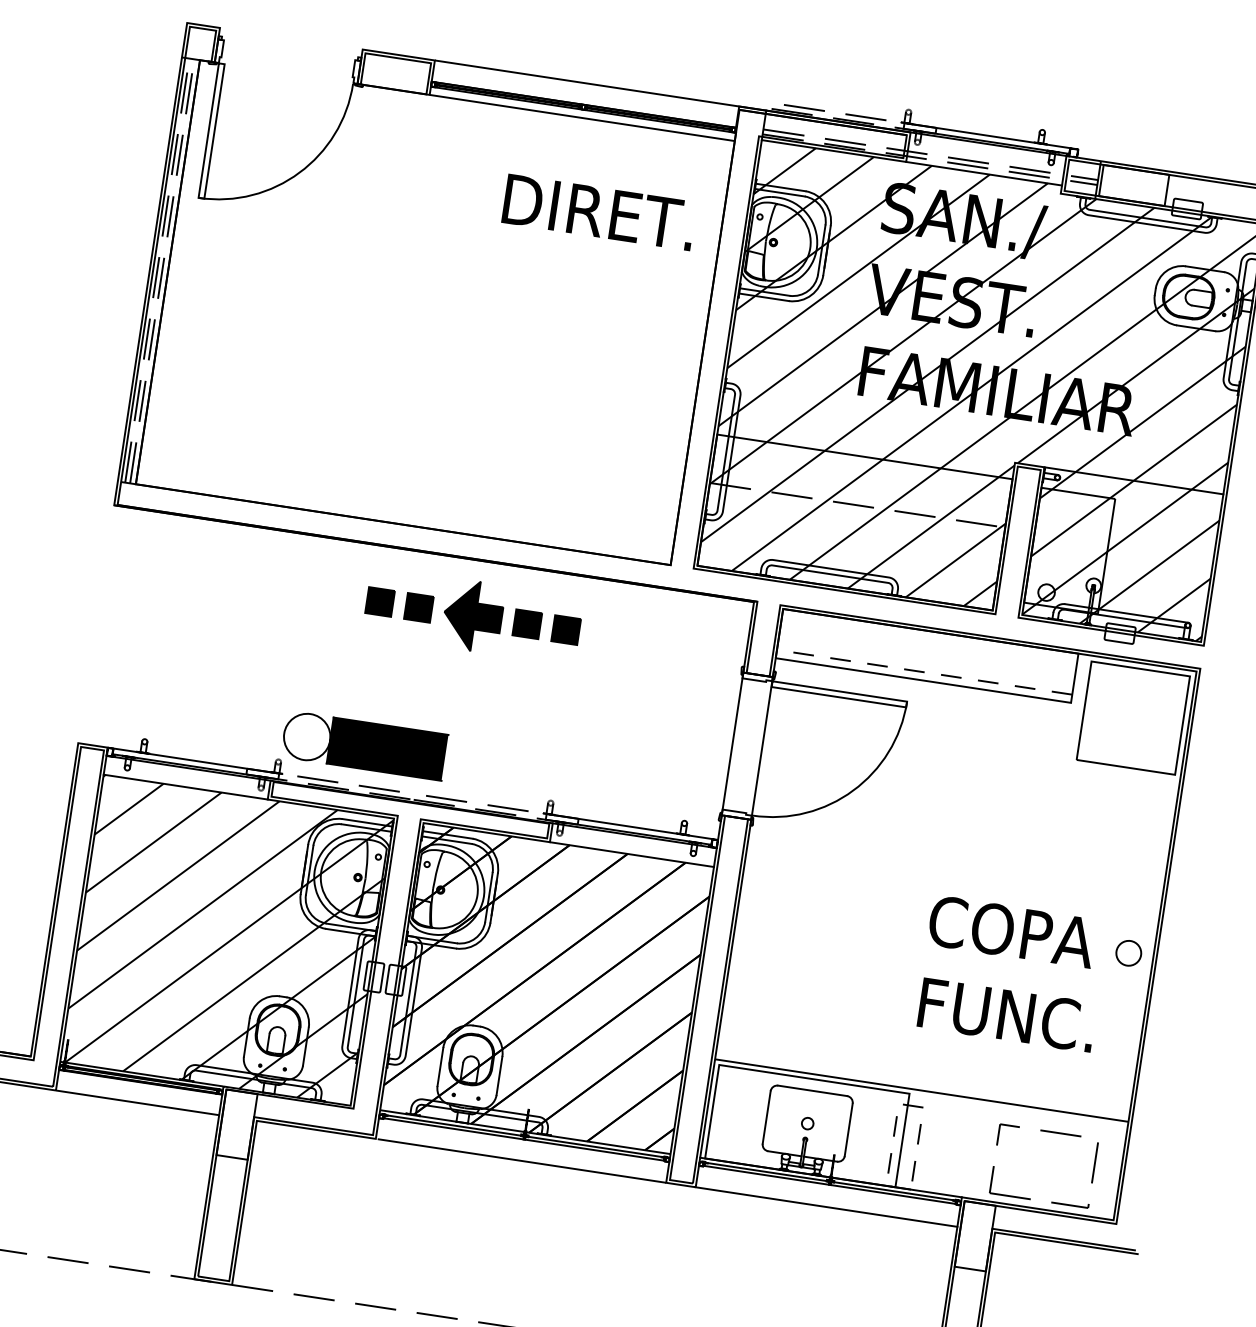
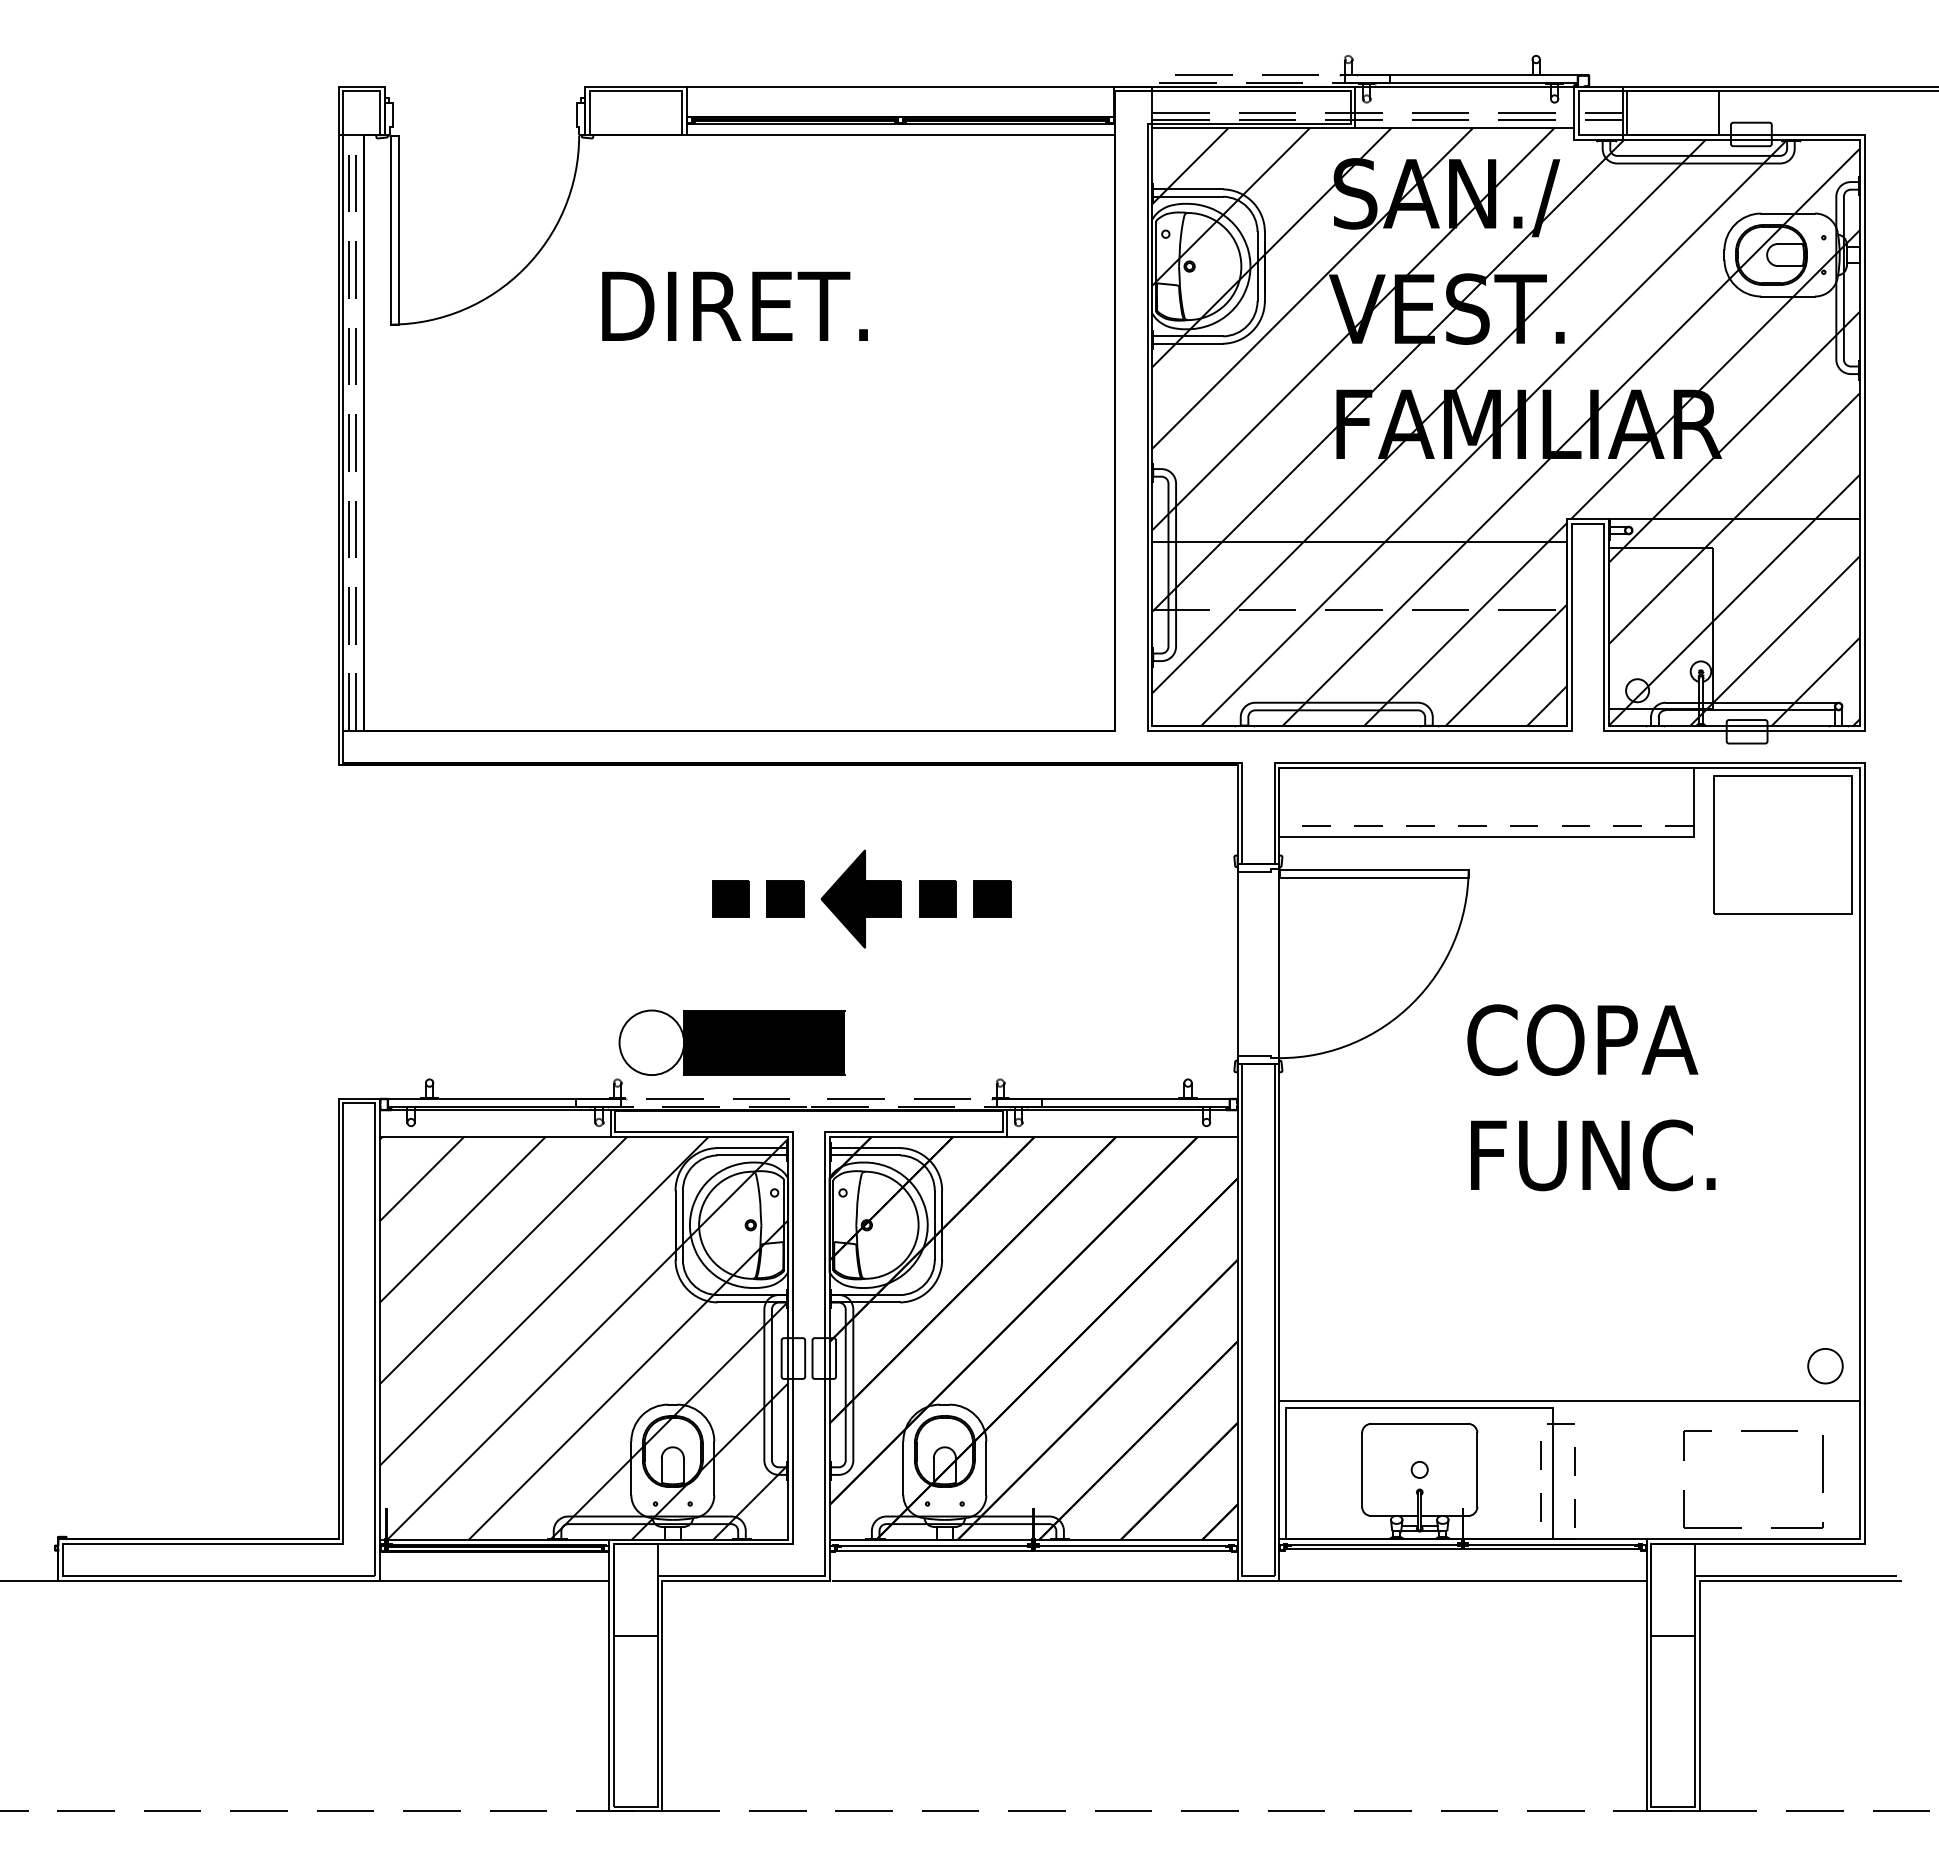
text: (598, 211) -> (734, 305), moved
part: (473, 615) -> (861, 898), moved
circle: (1128, 953) -> (1825, 1366), moved
text: (1012, 973) -> (1591, 1097), moved

